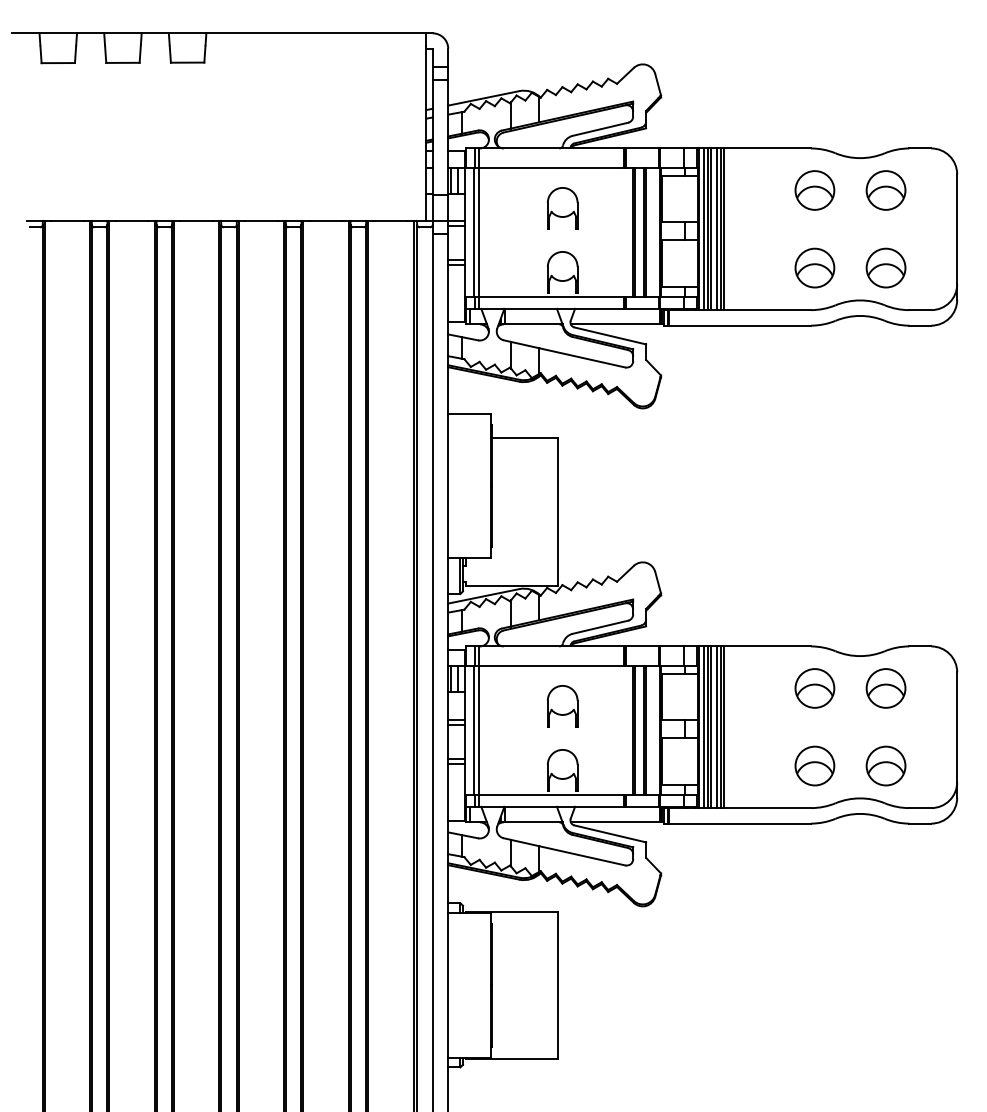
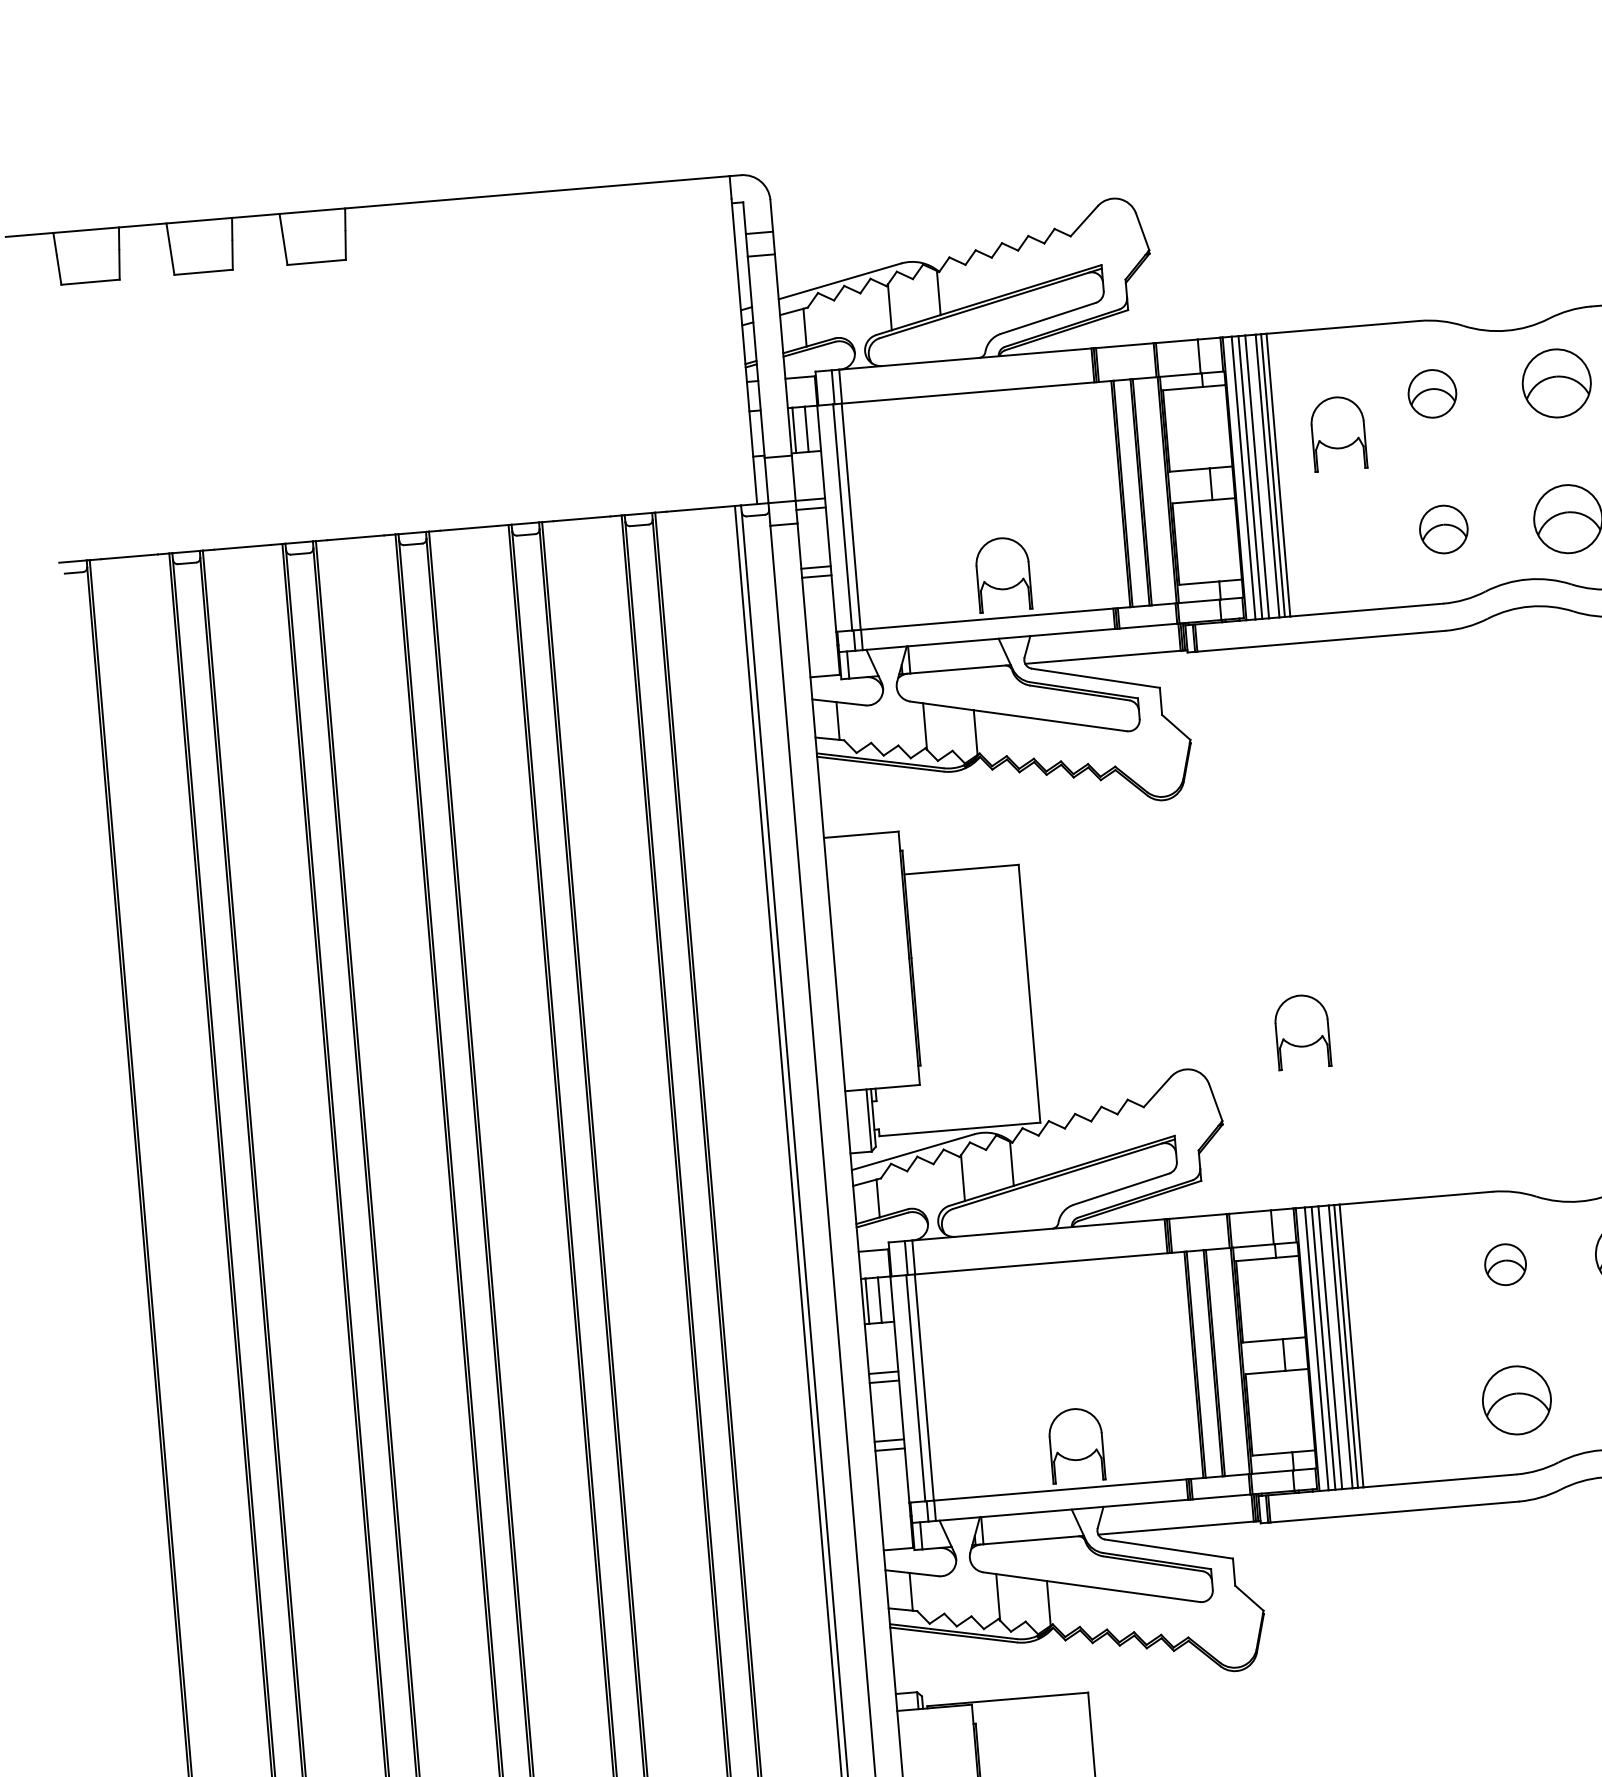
part: (814, 190) -> (1431, 393), size x0.7
part: (562, 208) -> (1338, 433), moved
part: (814, 267) -> (1442, 528), size x0.7
part: (814, 688) -> (1504, 1264), size x0.6
part: (562, 706) -> (1302, 1031), moved

